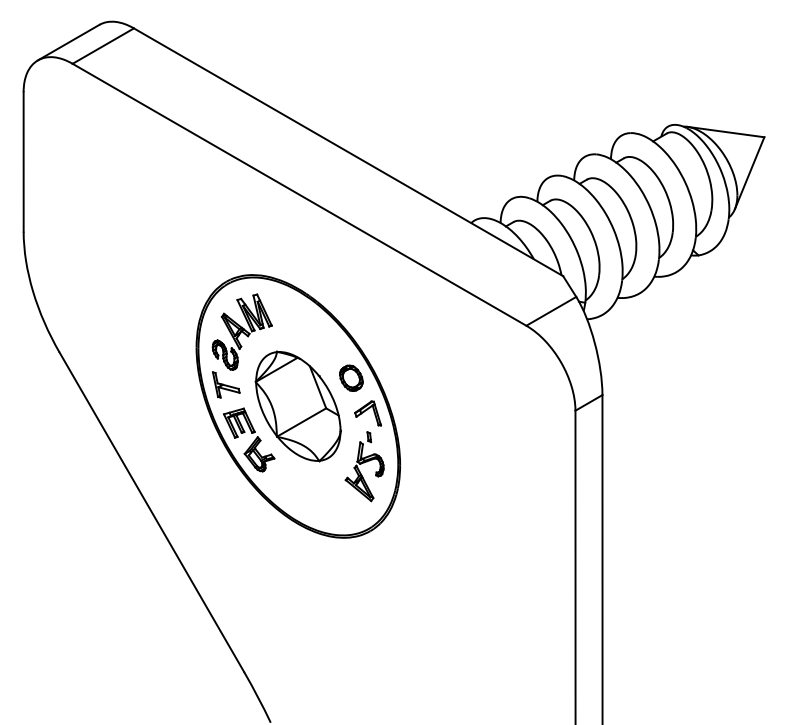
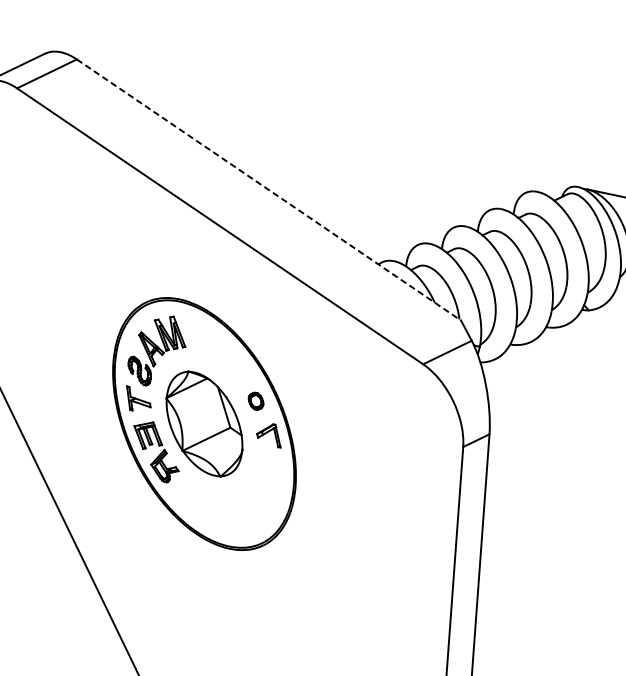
line: (348, 152) -> (268, 190), solid -> dashed
part: (351, 377) -> (256, 400), size x0.7
part: (364, 466) -> (262, 484), removed

